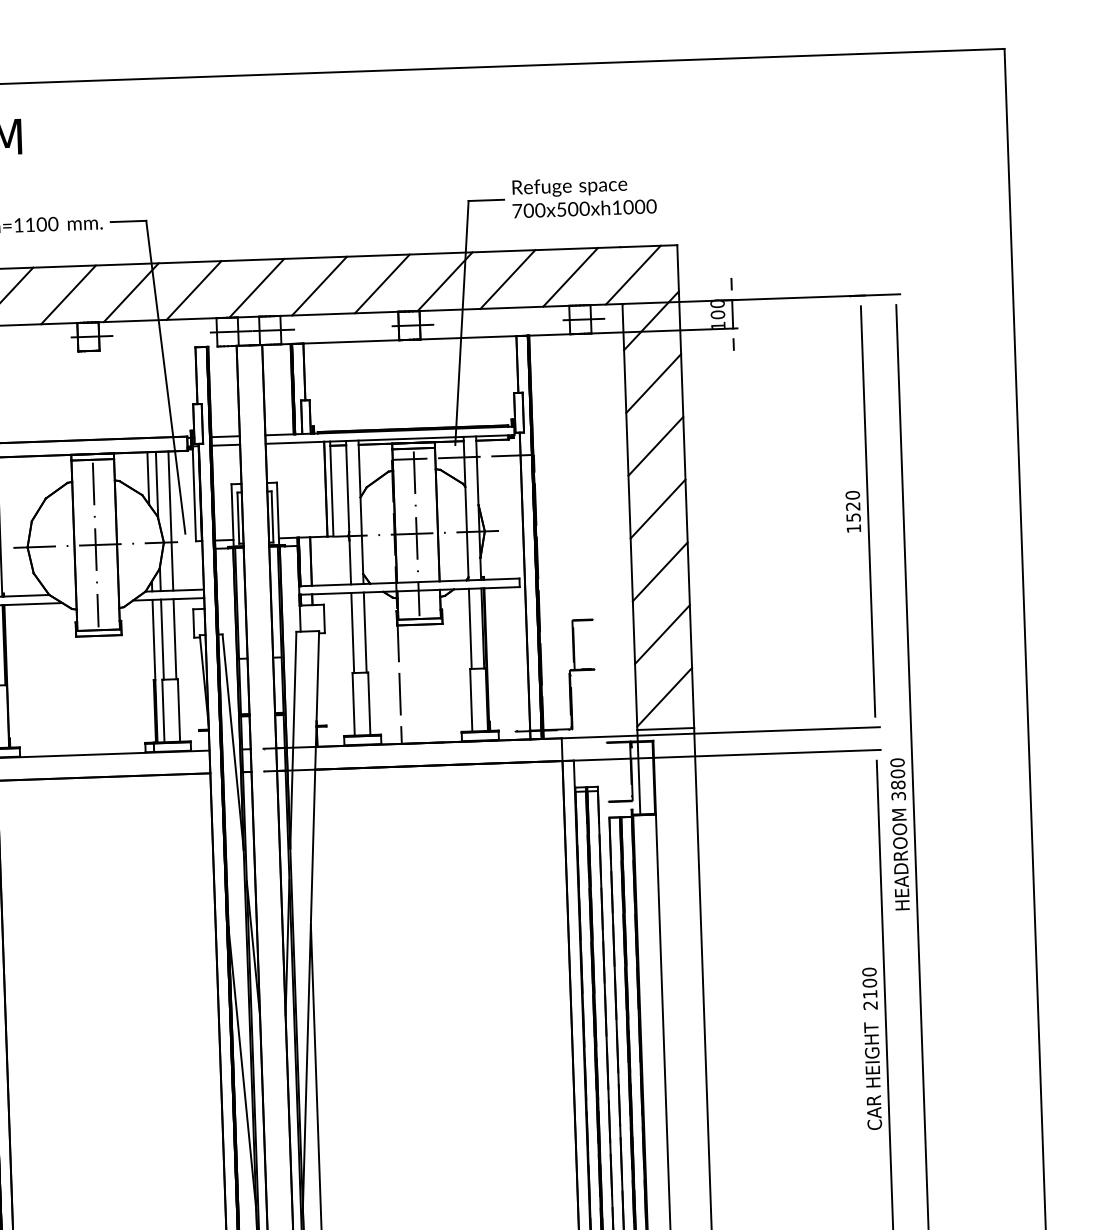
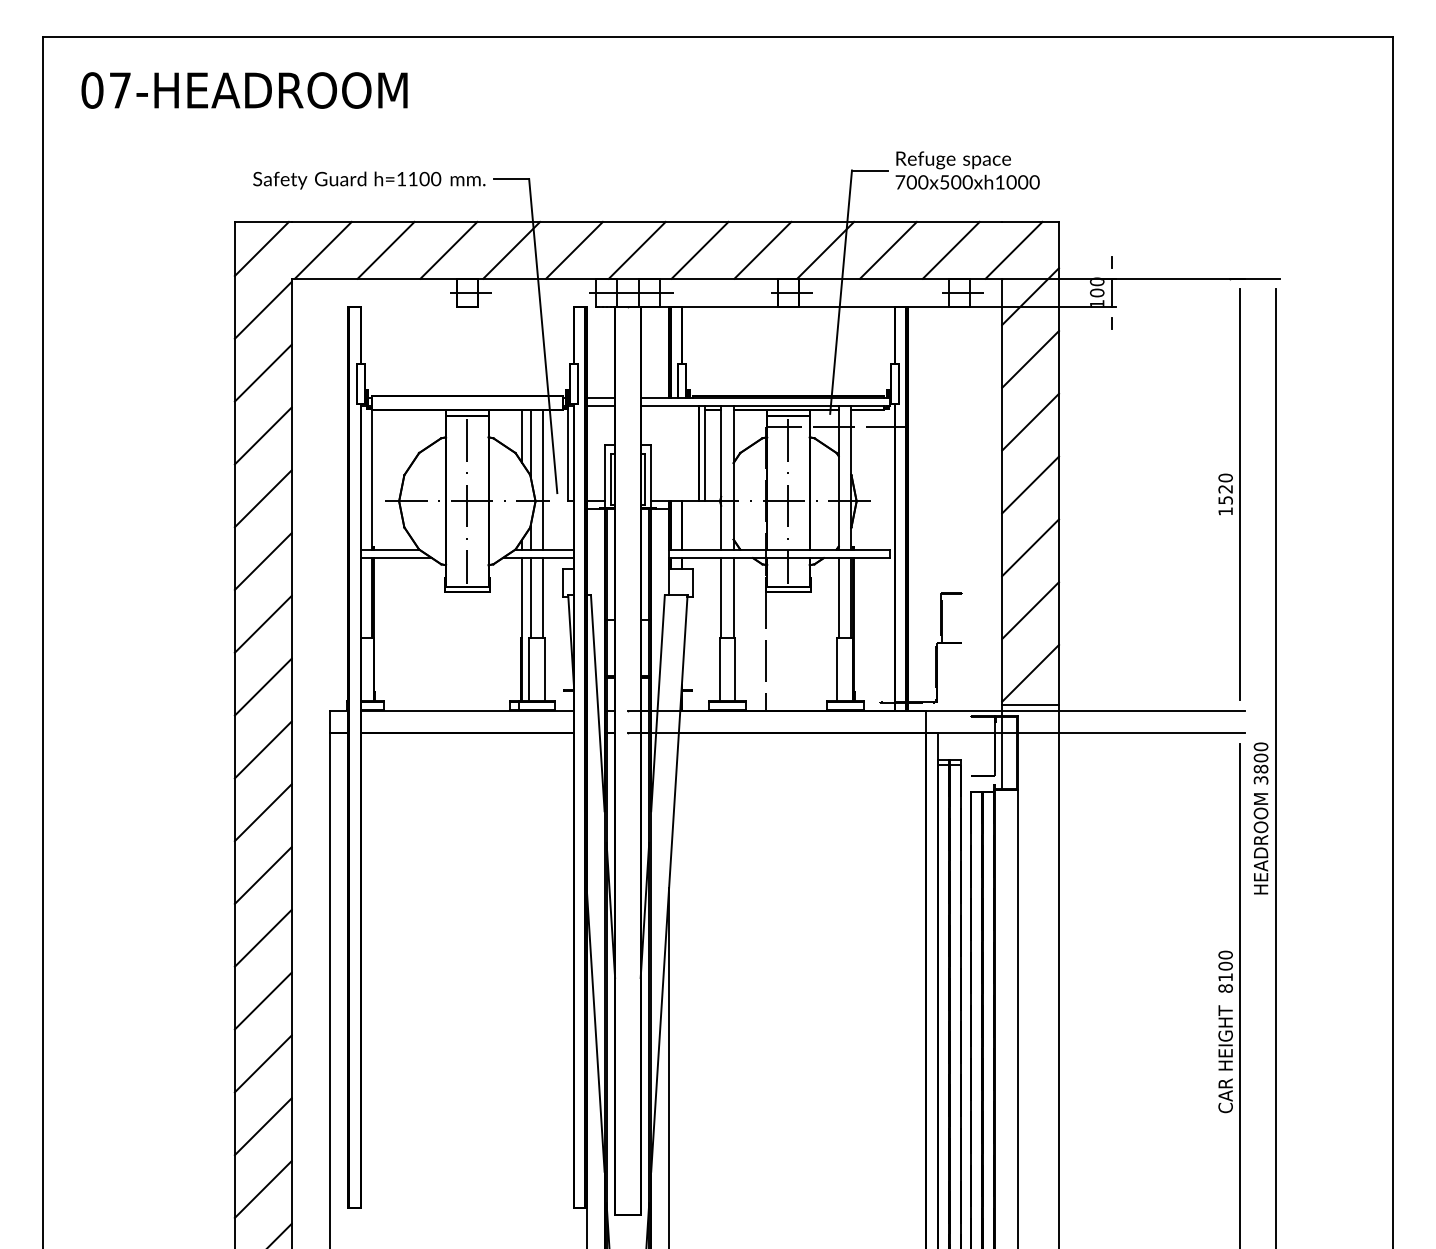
text: (870, 1005) -> (1225, 988), 2100 -> 8100

